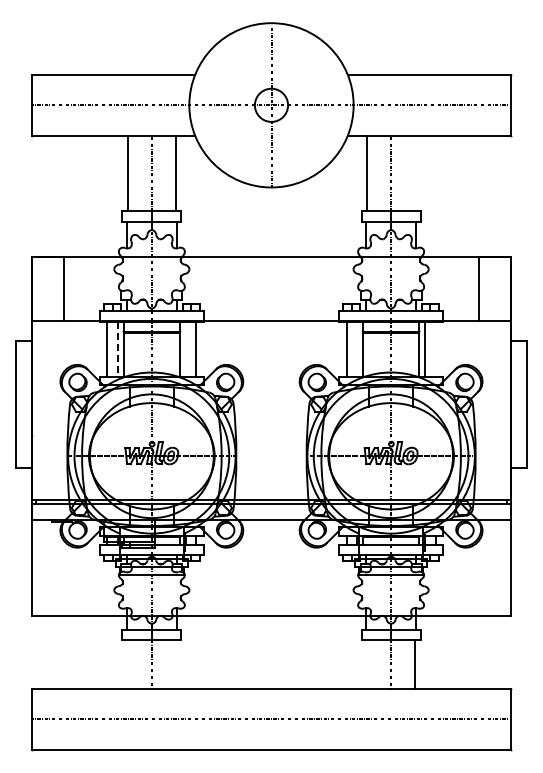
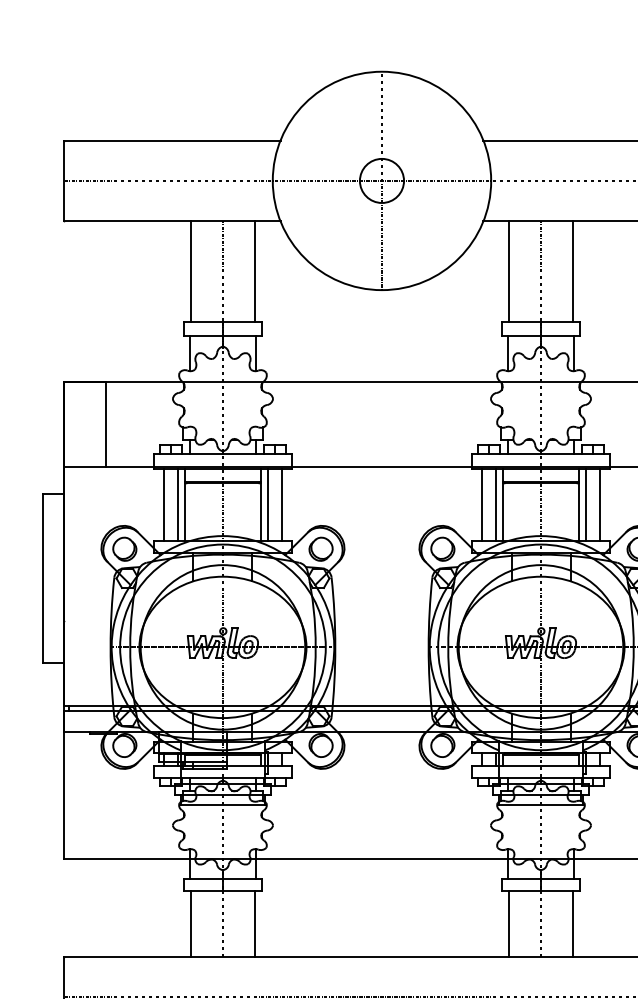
line: (415, 173) -> (573, 271), added
line: (185, 348) -> (267, 504), added
line: (357, 348) -> (496, 504), added
line: (435, 348) -> (599, 504), added
line: (117, 349) -> (177, 505), dashed -> solid
line: (127, 664) -> (190, 924), added
line: (175, 664) -> (254, 924), added
line: (367, 664) -> (509, 924), added

